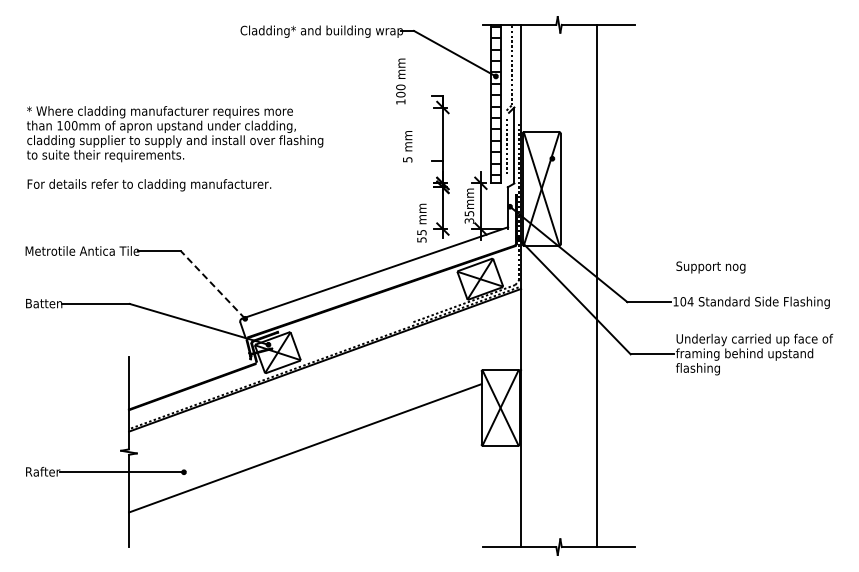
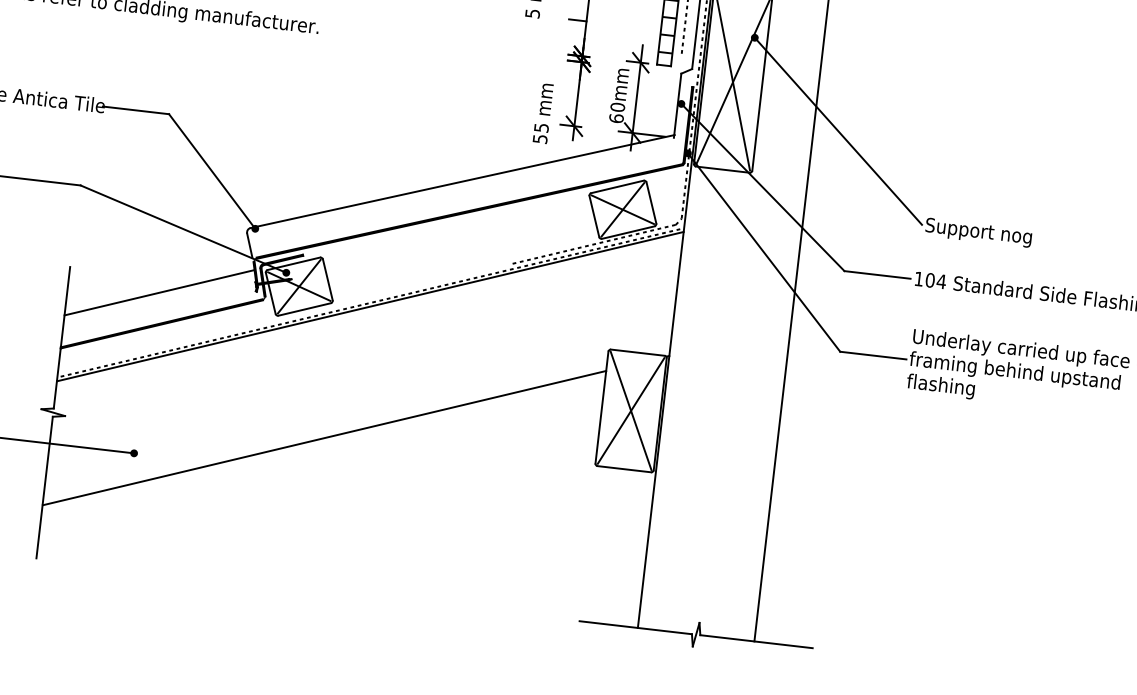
line: (612, 212) -> (837, 130), added
text: (469, 216) -> (617, 111), 35mm -> 60mm
line: (212, 284) -> (211, 170), dashed -> solid
line: (187, 366) -> (158, 291), added

